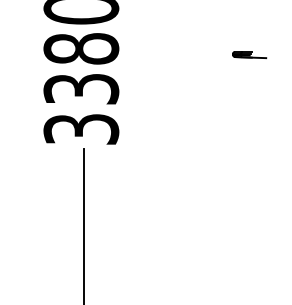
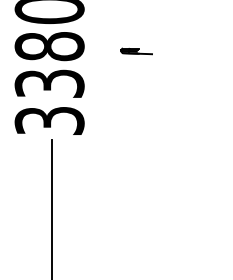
part: (249, 54) -> (136, 50), moved

